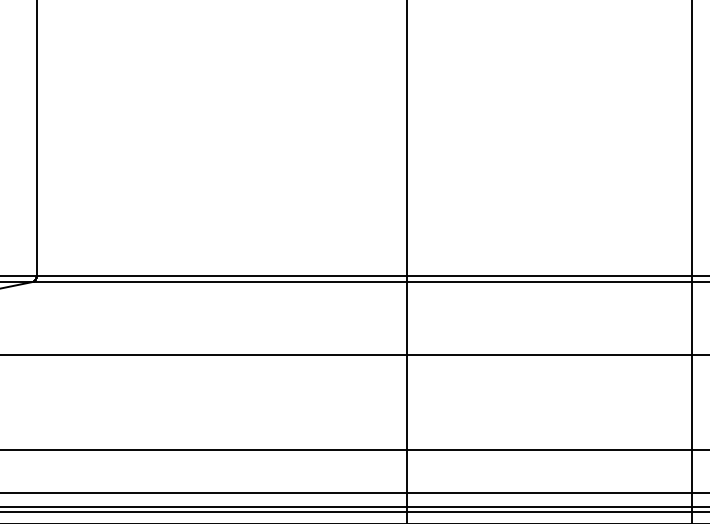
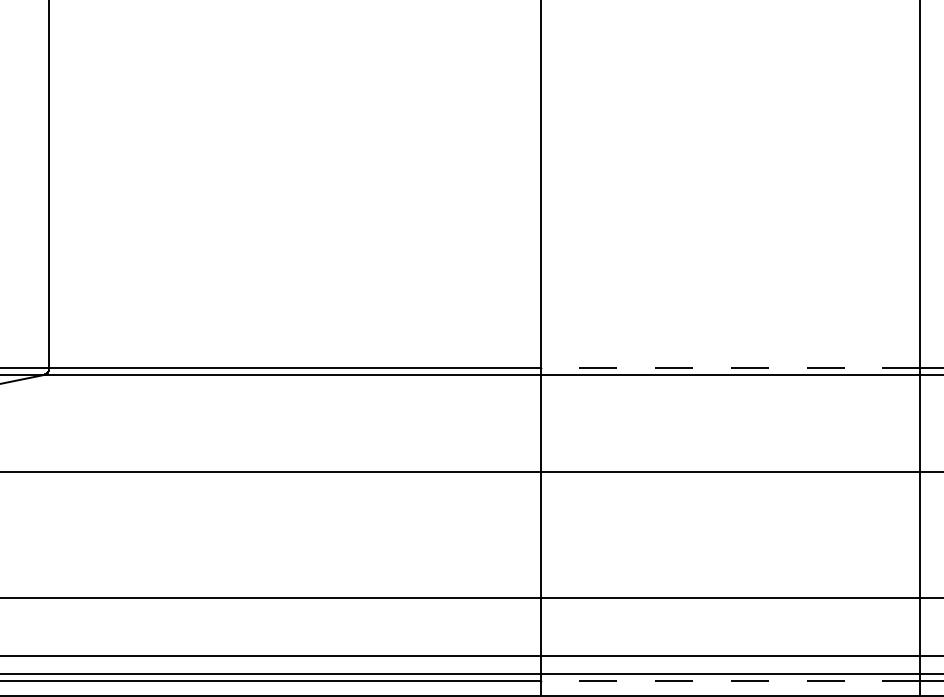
line: (549, 276) -> (730, 367), solid -> dashed
line: (549, 512) -> (730, 681), solid -> dashed

